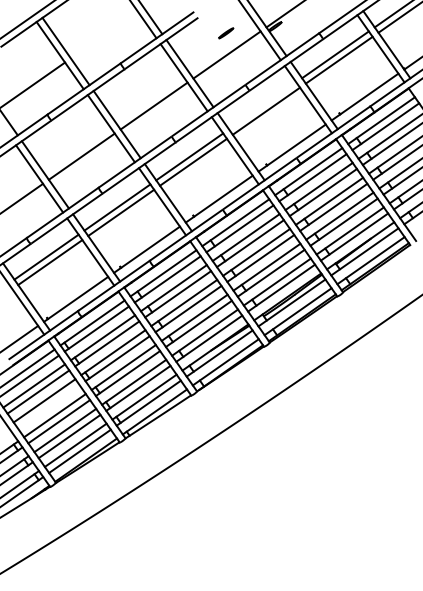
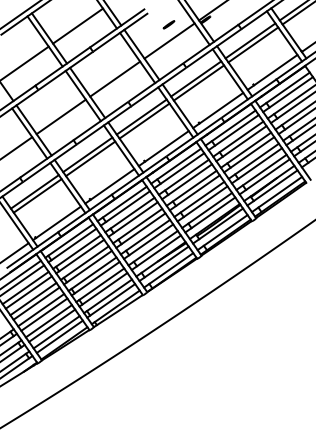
line: (103, 34) -> (77, 25), added
line: (262, 105) -> (196, 78), added
line: (48, 406) -> (36, 303), added

